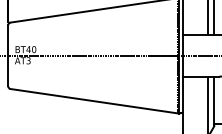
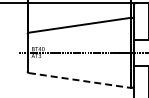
line: (95, 101) -> (80, 80), solid -> dashed

